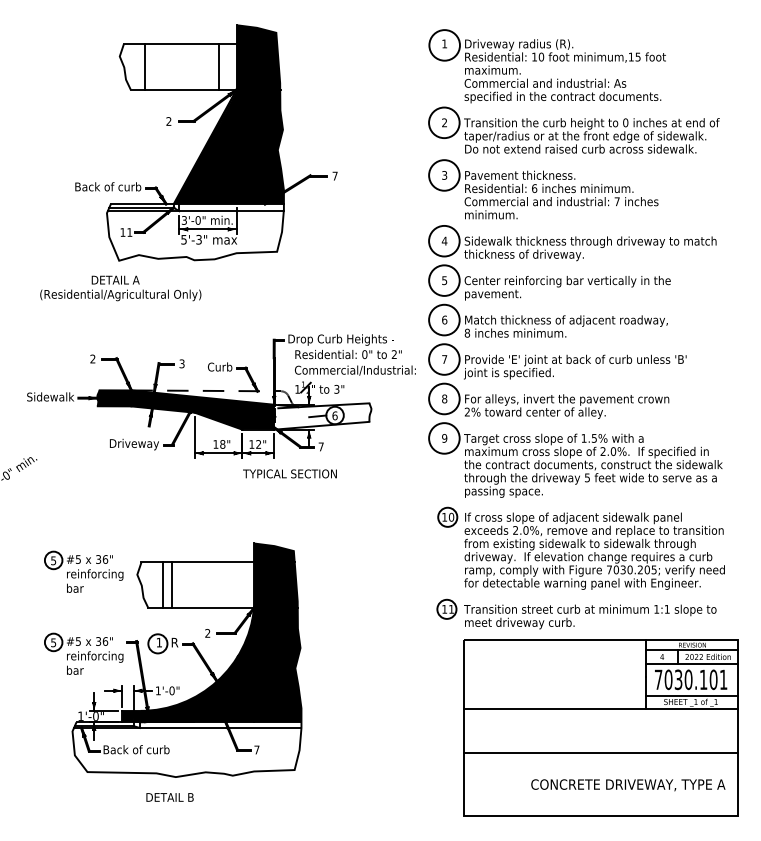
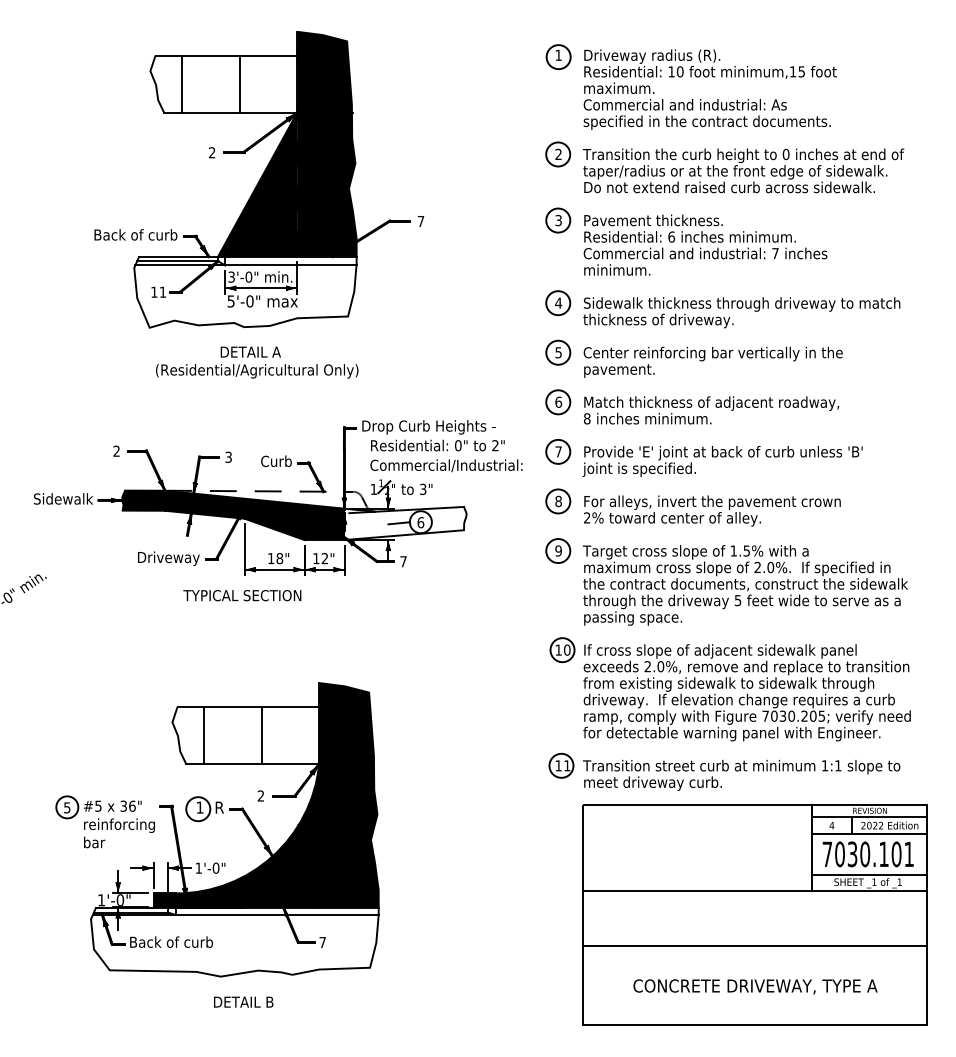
circle: (444, 44) -> (558, 56), size x0.62
line: (218, 66) -> (239, 83), moved
circle: (443, 122) -> (557, 154), size x0.62
circle: (443, 175) -> (557, 220), size x0.62
text: (198, 239) -> (249, 301), 5'-3" -> 5'-0"
circle: (443, 240) -> (557, 302), size x0.62
circle: (443, 280) -> (557, 352), size x0.62
text: (120, 288) -> (256, 362), moved
circle: (443, 319) -> (557, 401), size x0.62
circle: (443, 359) -> (557, 451), size x0.62
circle: (443, 398) -> (557, 500), size x0.62
circle: (443, 437) -> (557, 549), size x0.62
text: (289, 473) -> (241, 595), moved
part: (83, 571) -> (104, 718), removed
line: (172, 585) -> (261, 735), moved
text: (628, 785) -> (755, 987), moved
text: (169, 797) -> (243, 1002), moved

